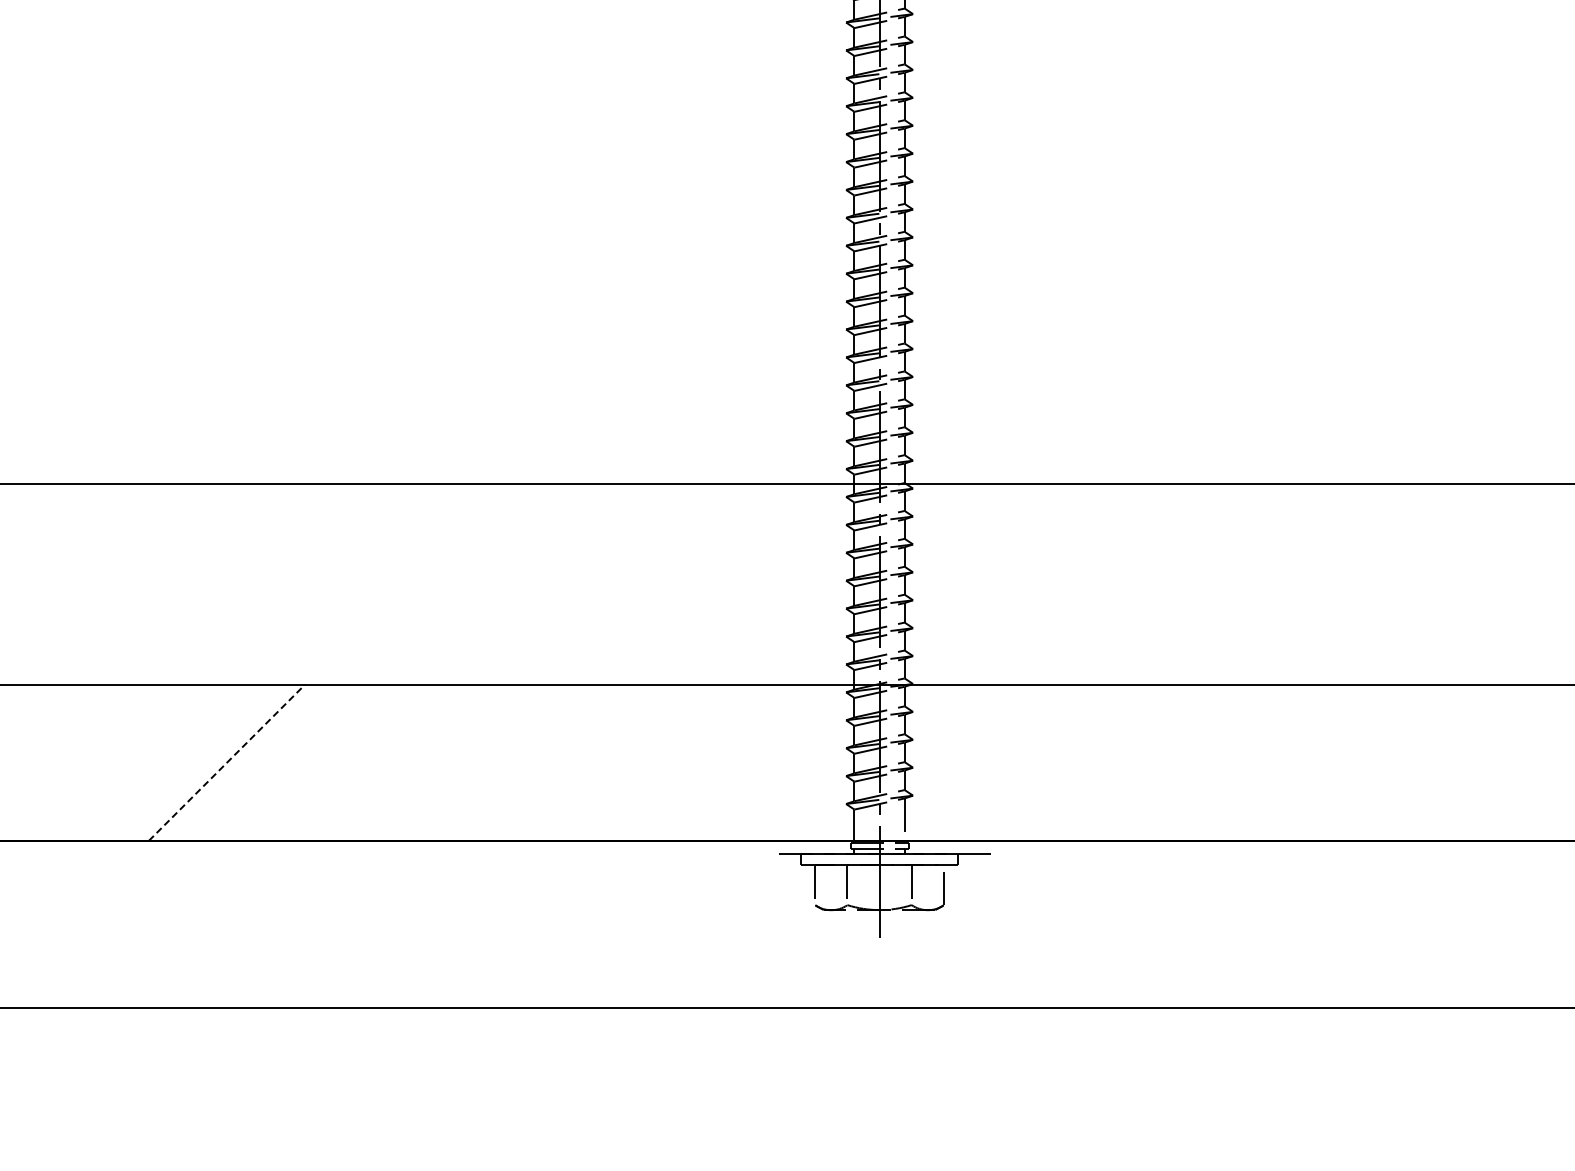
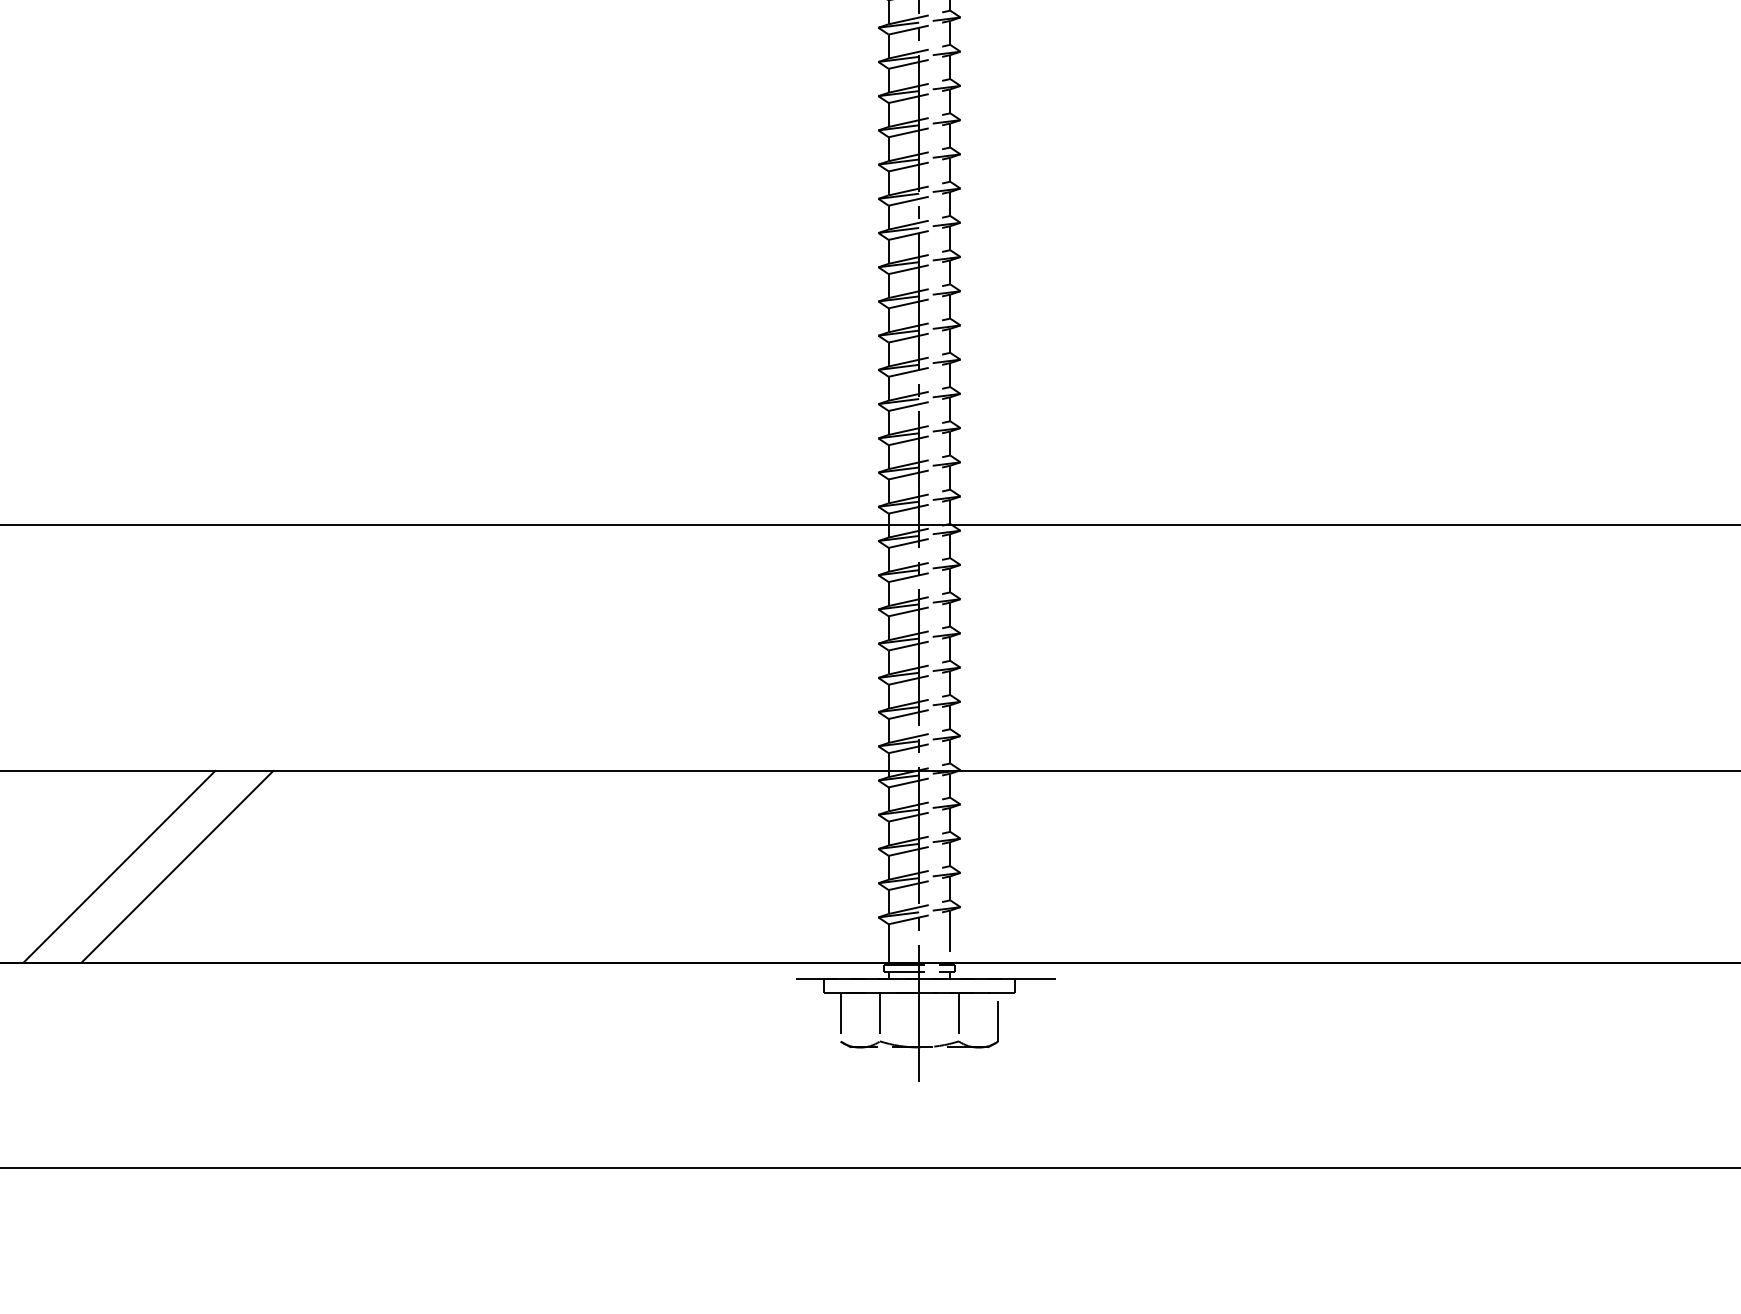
line: (227, 762) -> (120, 866), dashed -> solid
line: (274, 762) -> (177, 866), added

